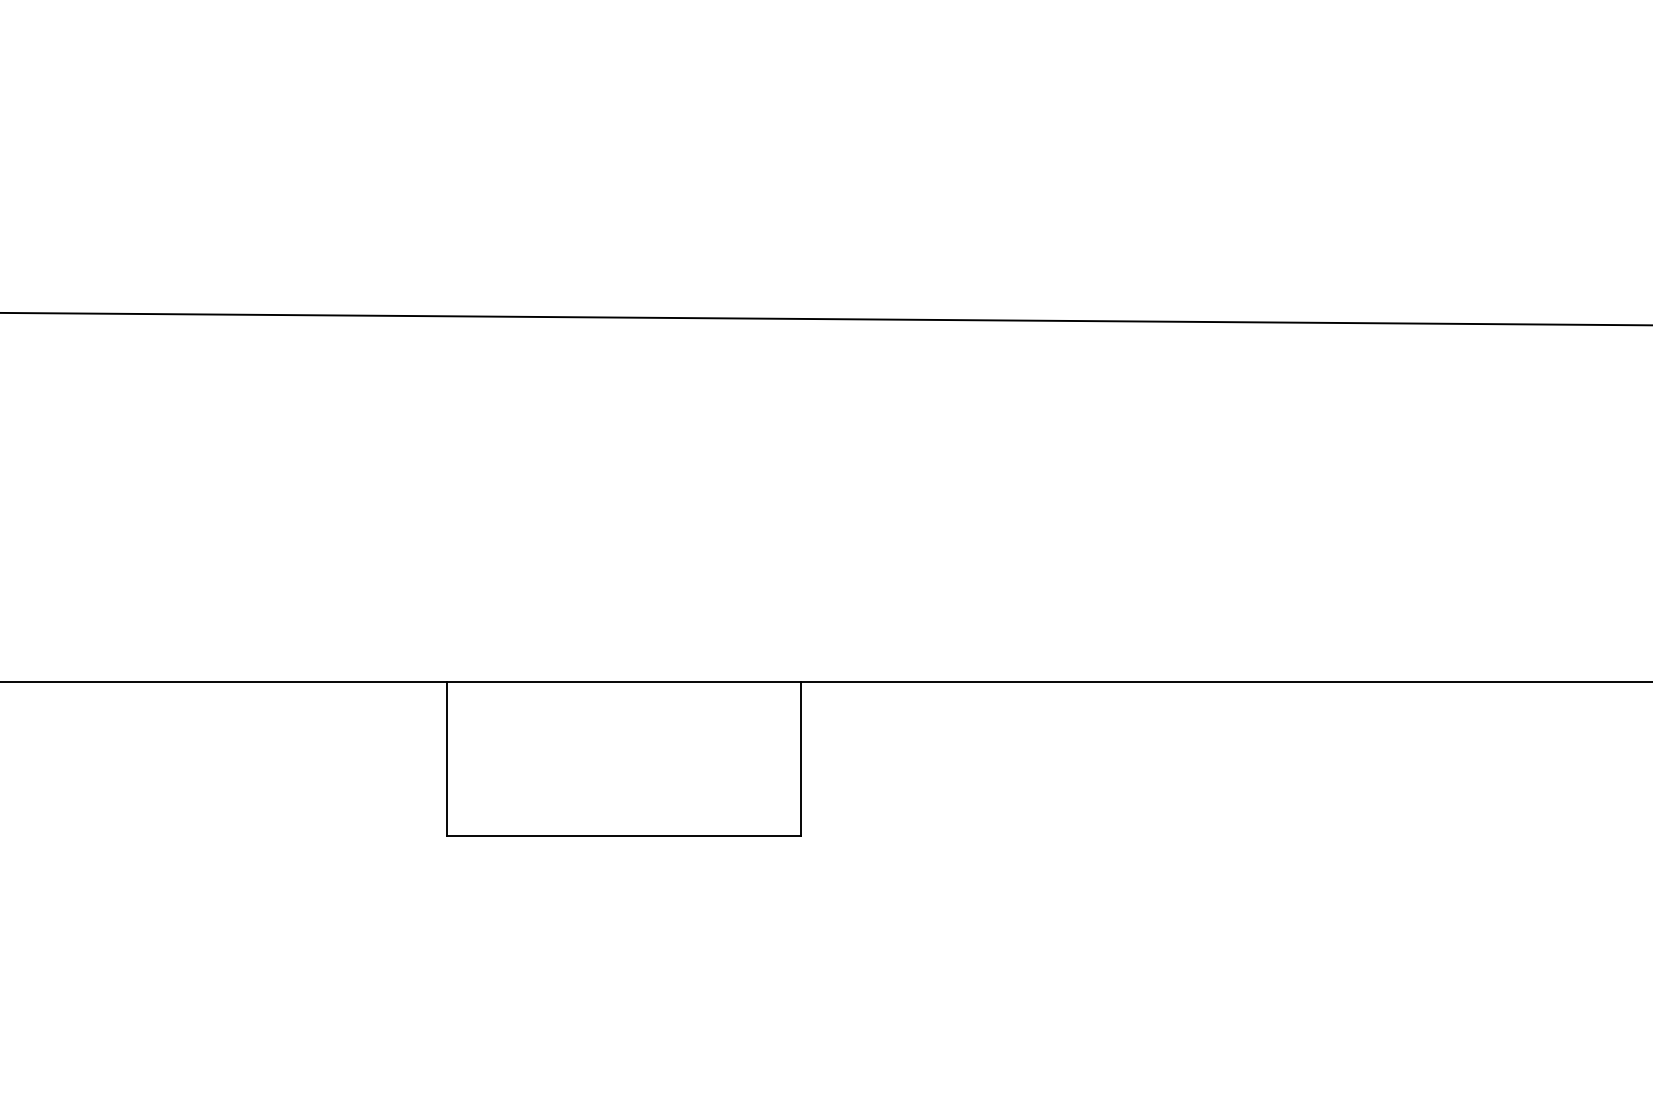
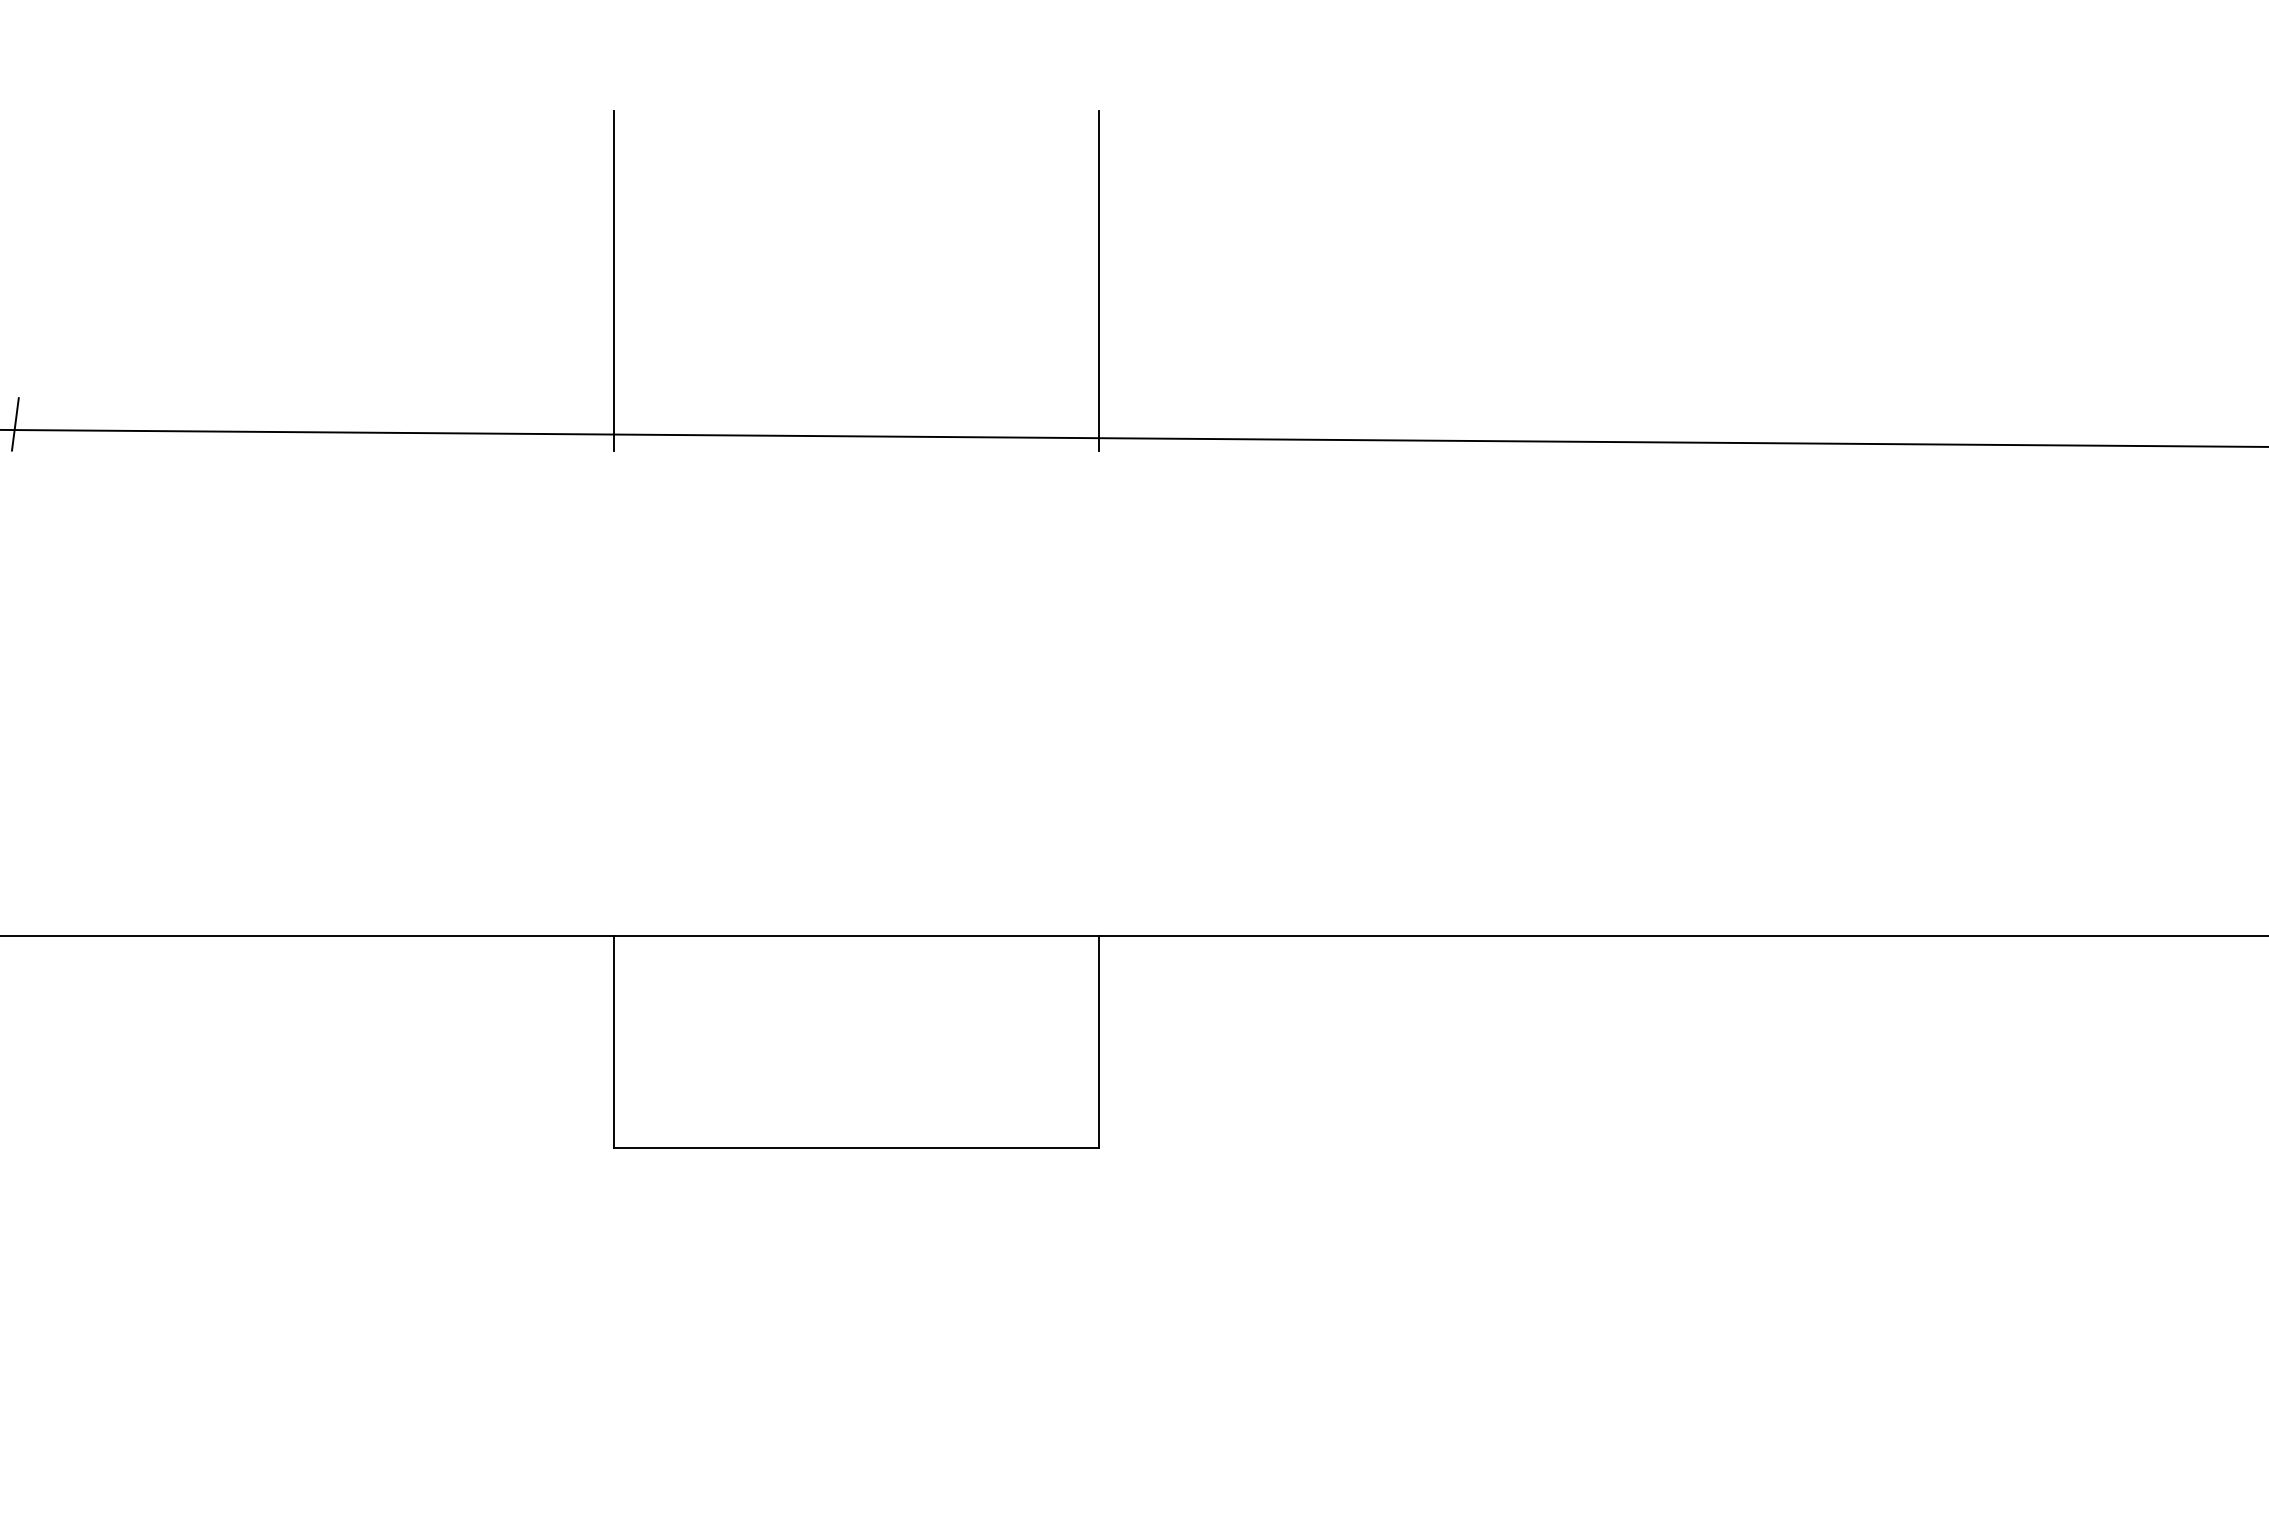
line: (447, 204) -> (613, 280), added
line: (801, 204) -> (1099, 280), added
line: (10, 308) -> (14, 424), added

